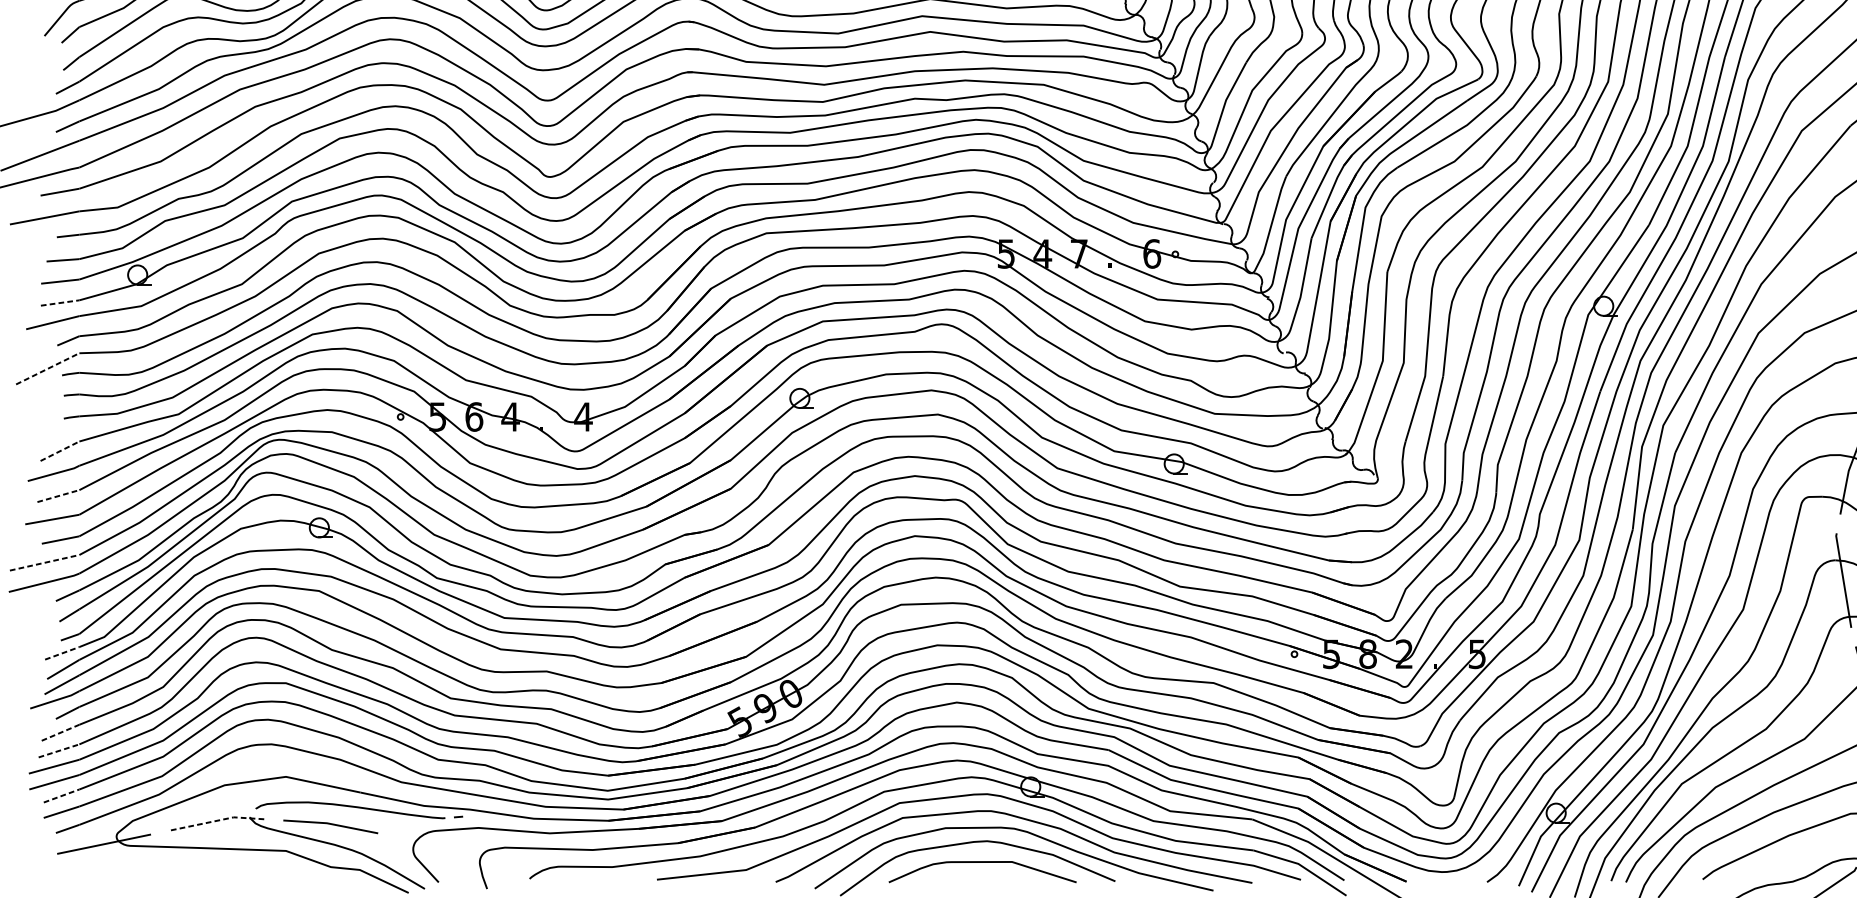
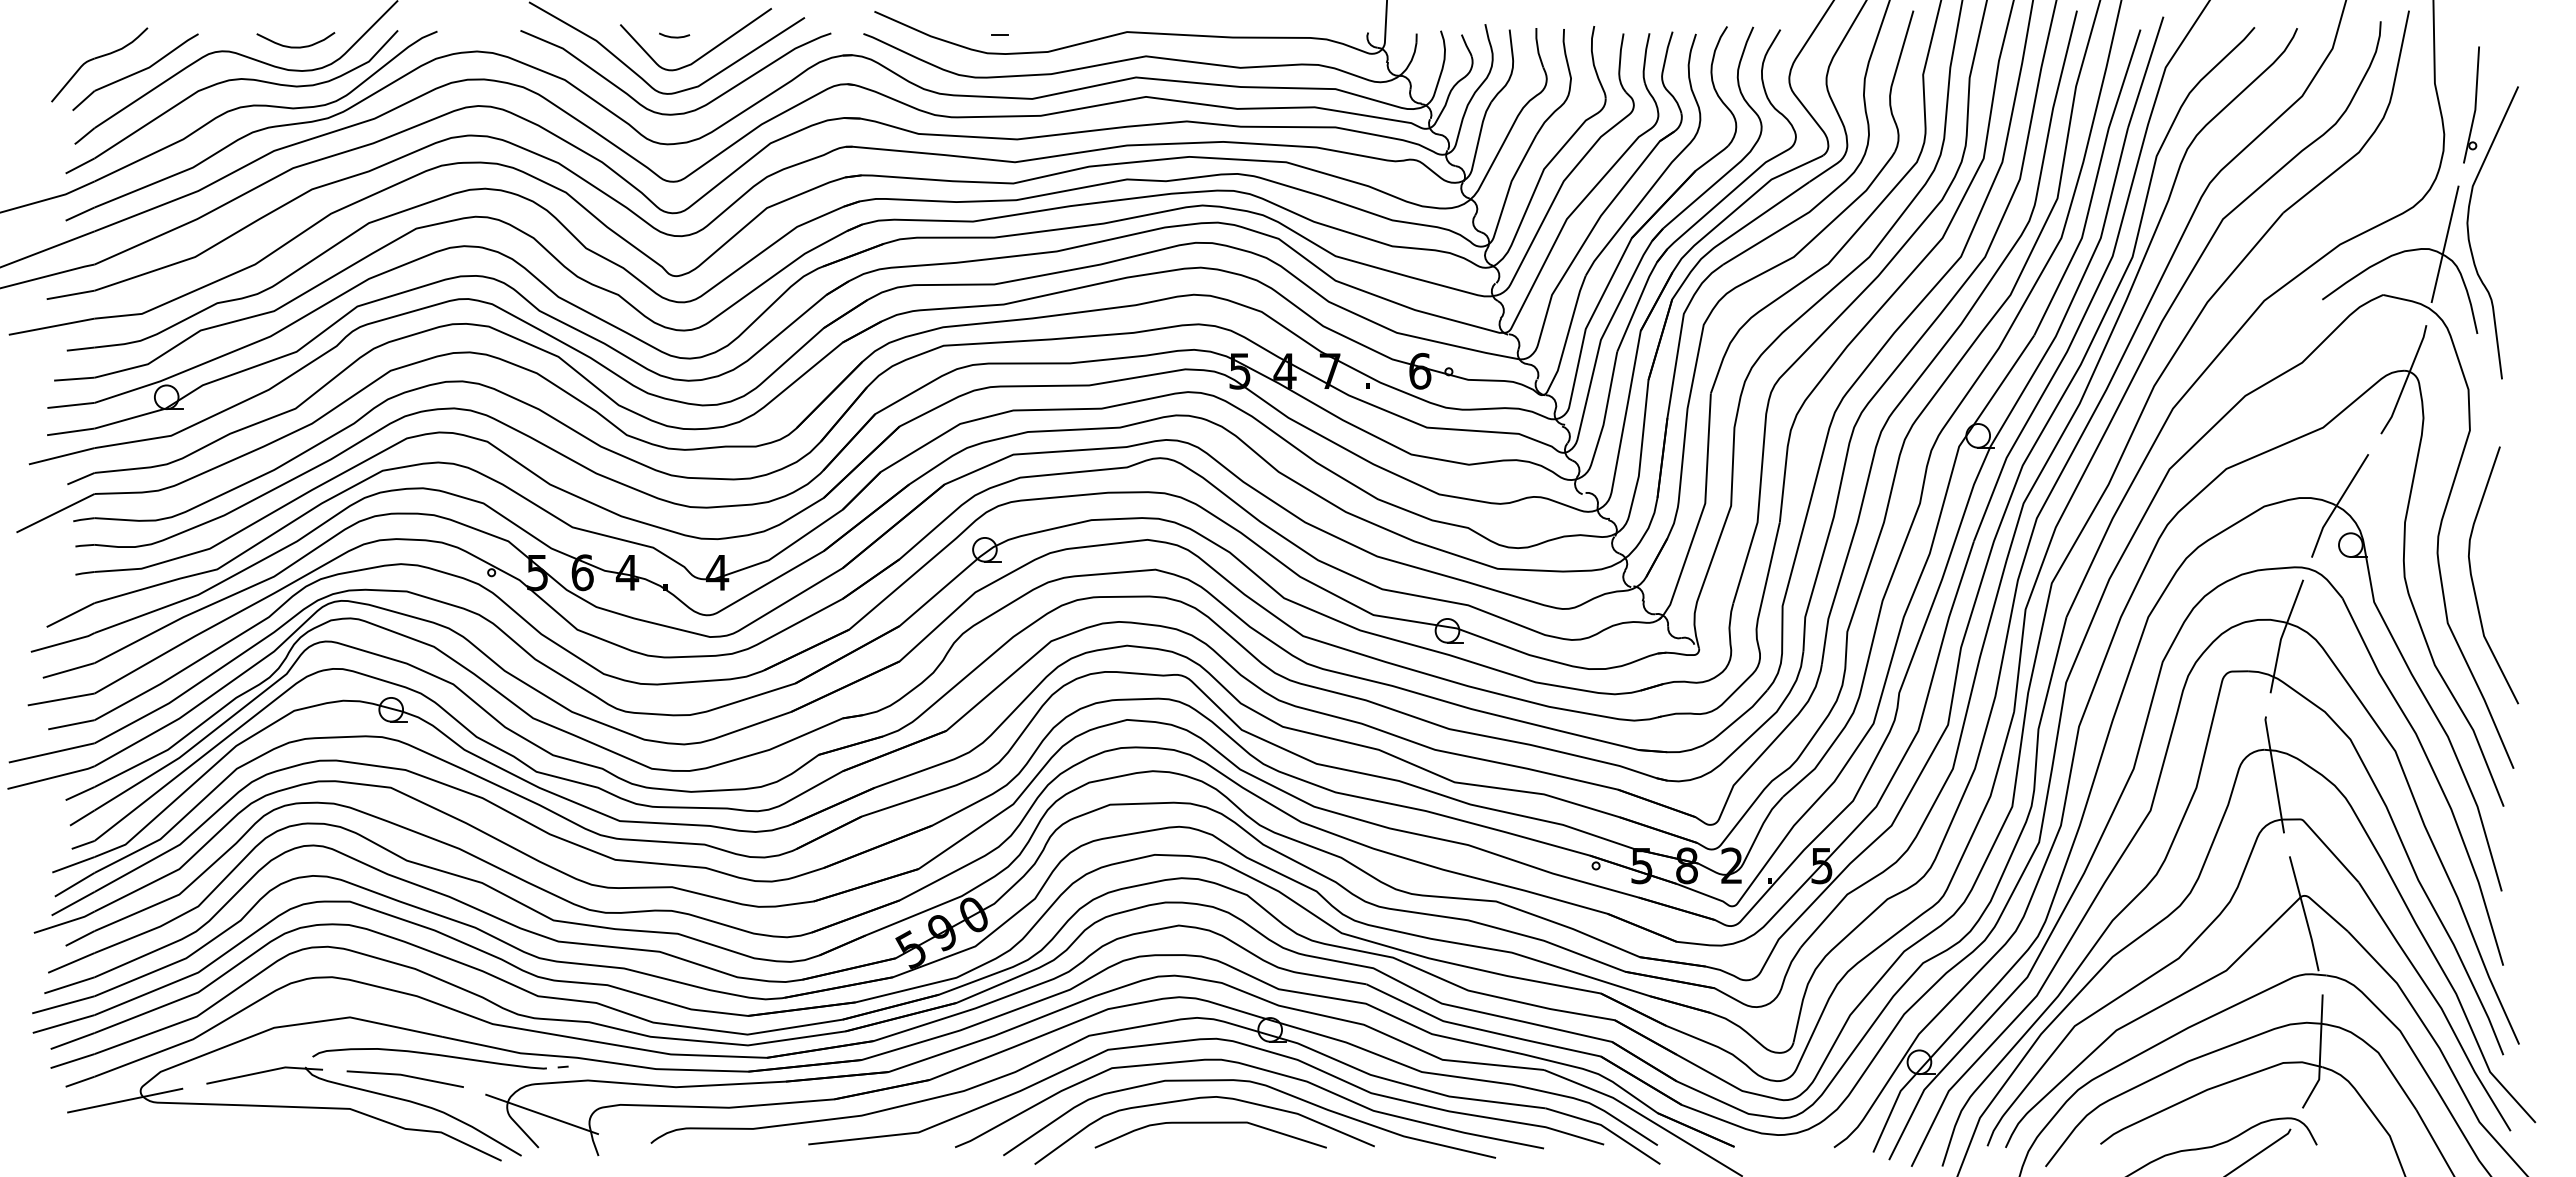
line: (60, 302) -> (71, 431), dashed -> solid
line: (47, 369) -> (55, 513), dashed -> solid
line: (59, 451) -> (70, 615), dashed -> solid
line: (58, 496) -> (68, 670), dashed -> solid
line: (44, 562) -> (51, 752), dashed -> solid
line: (62, 653) -> (73, 864), dashed -> solid
line: (60, 732) -> (71, 962), dashed -> solid
line: (59, 751) -> (70, 985), dashed -> solid
line: (62, 795) -> (73, 1040), dashed -> solid
line: (216, 820) -> (264, 1071), dashed -> solid
line: (441, 855) -> (542, 1114), added

